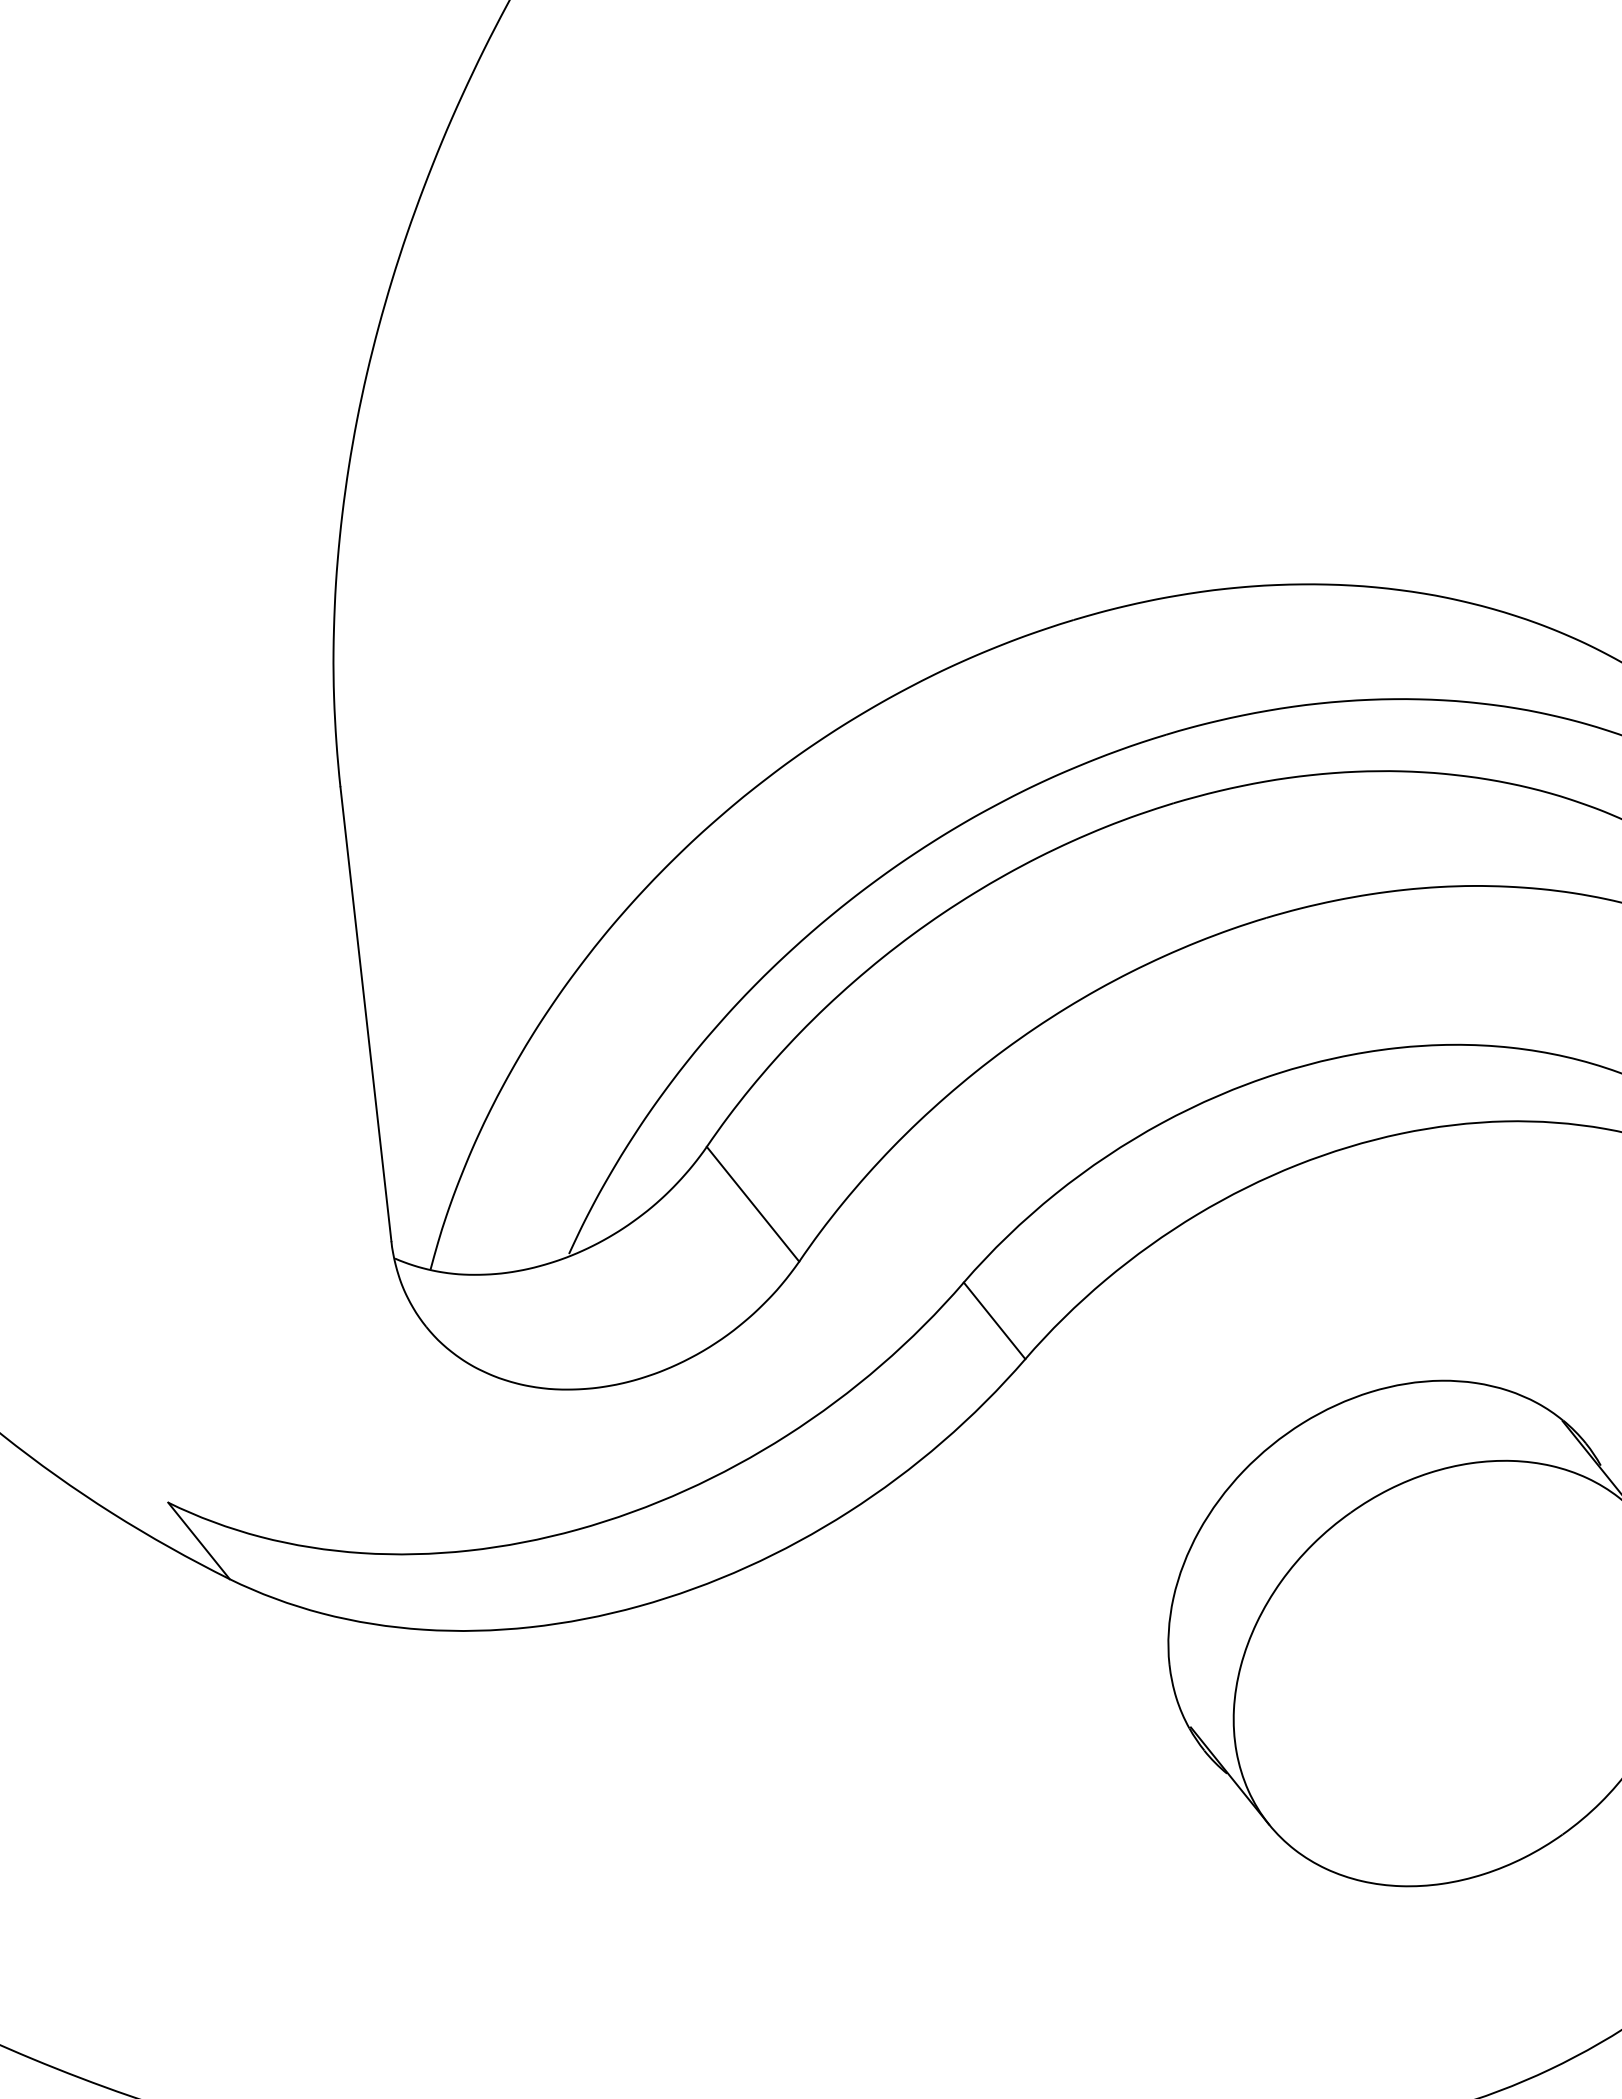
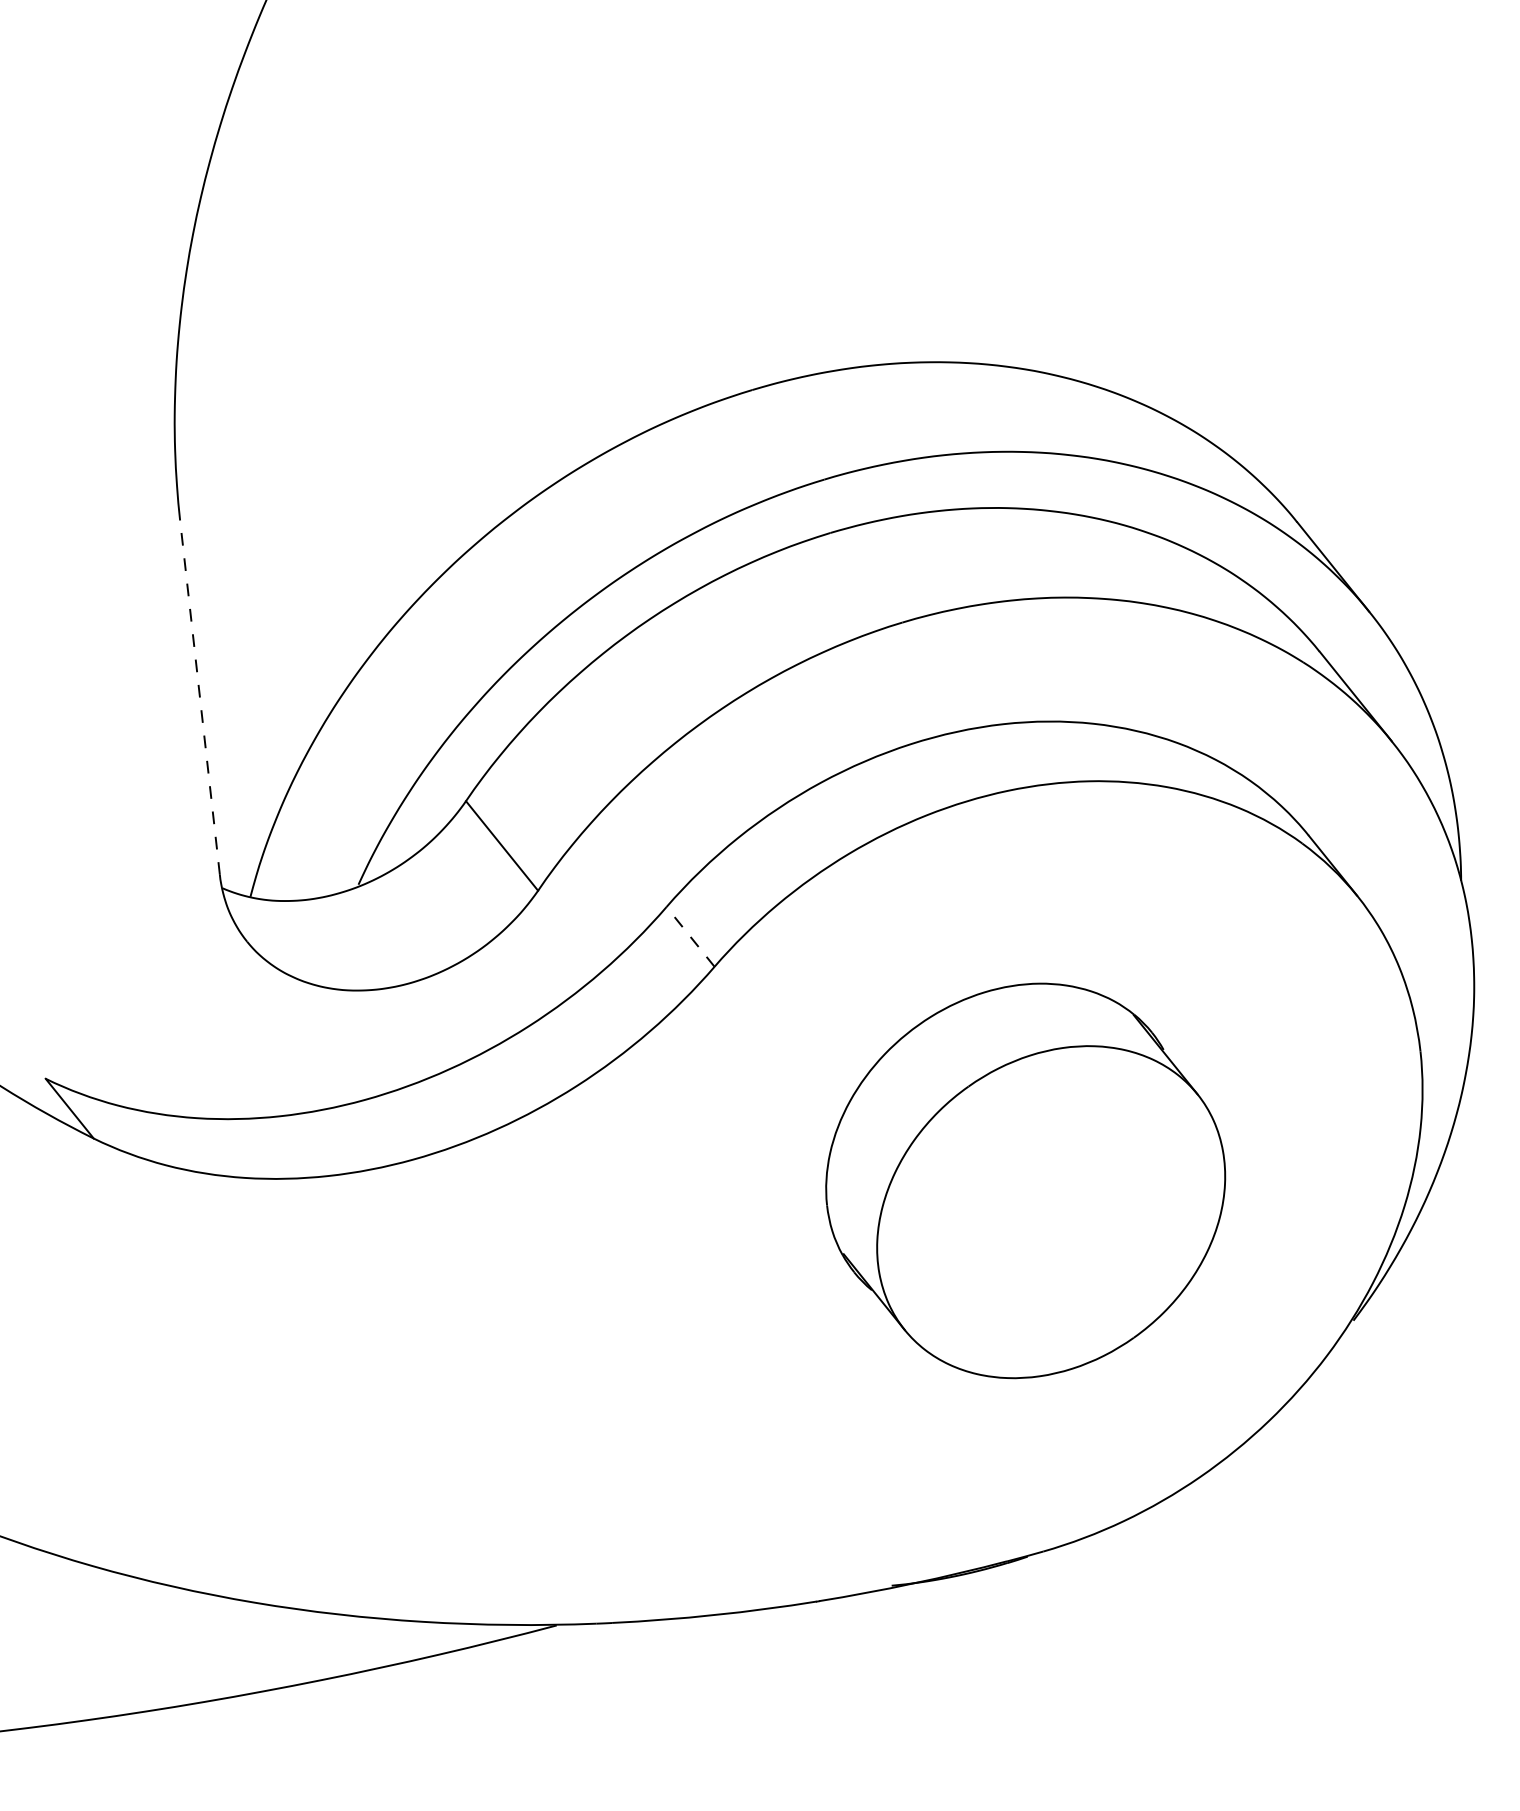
line: (365, 1014) -> (199, 697), solid -> dashed
line: (994, 1320) -> (690, 936), solid -> dashed

